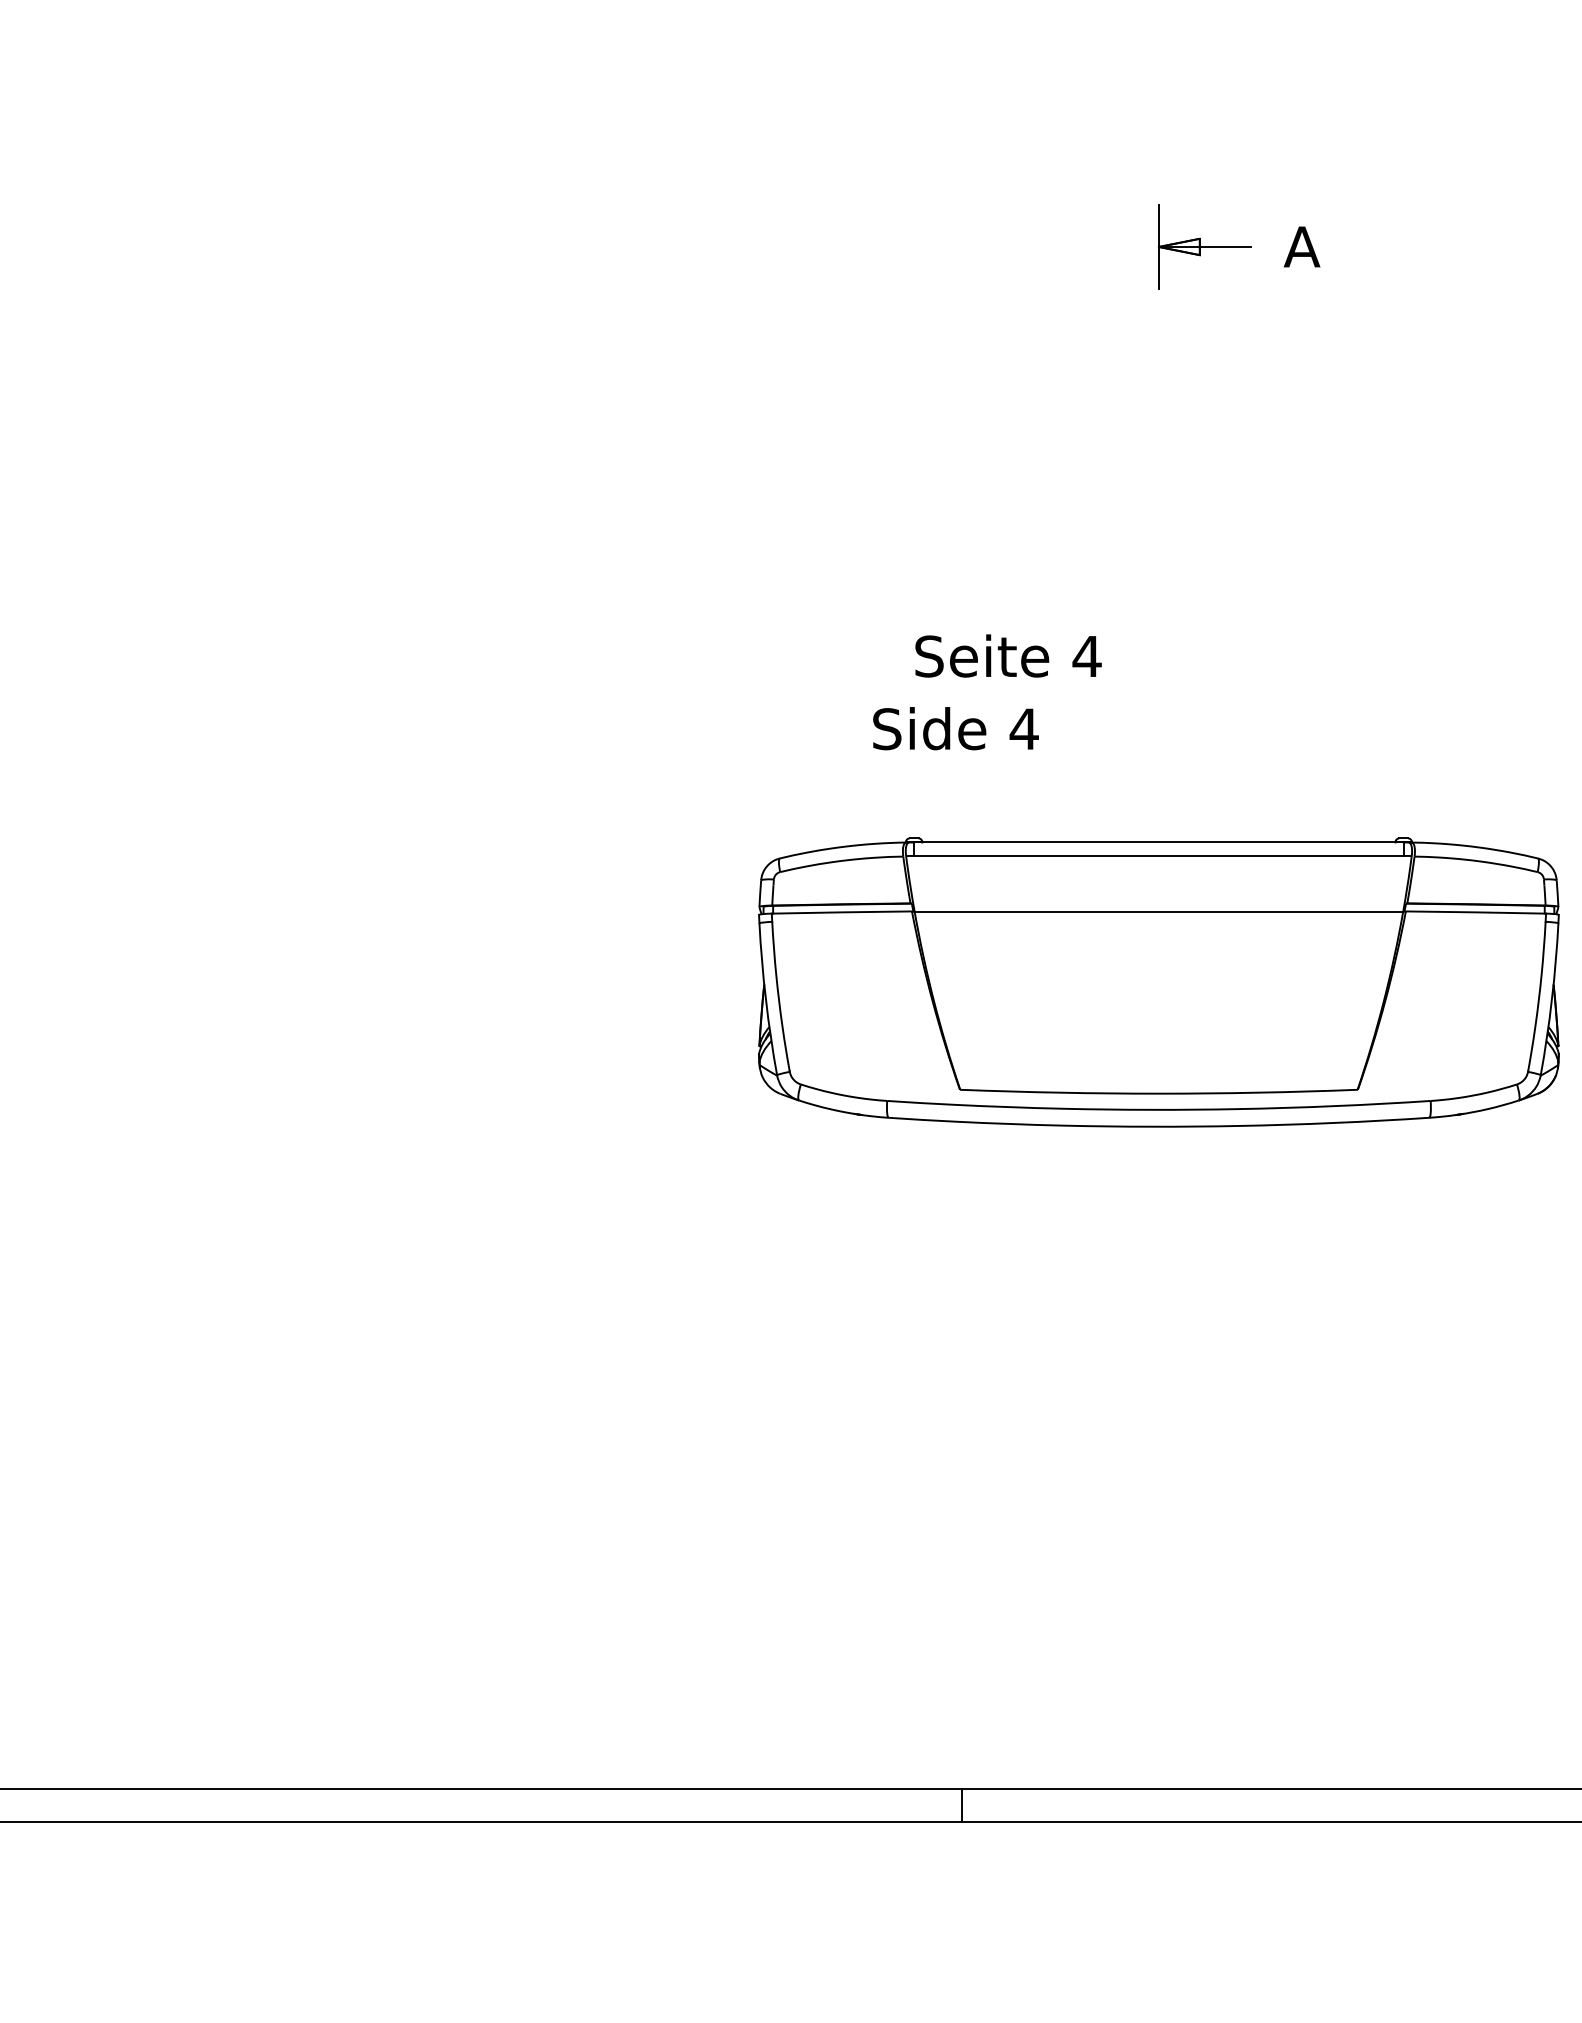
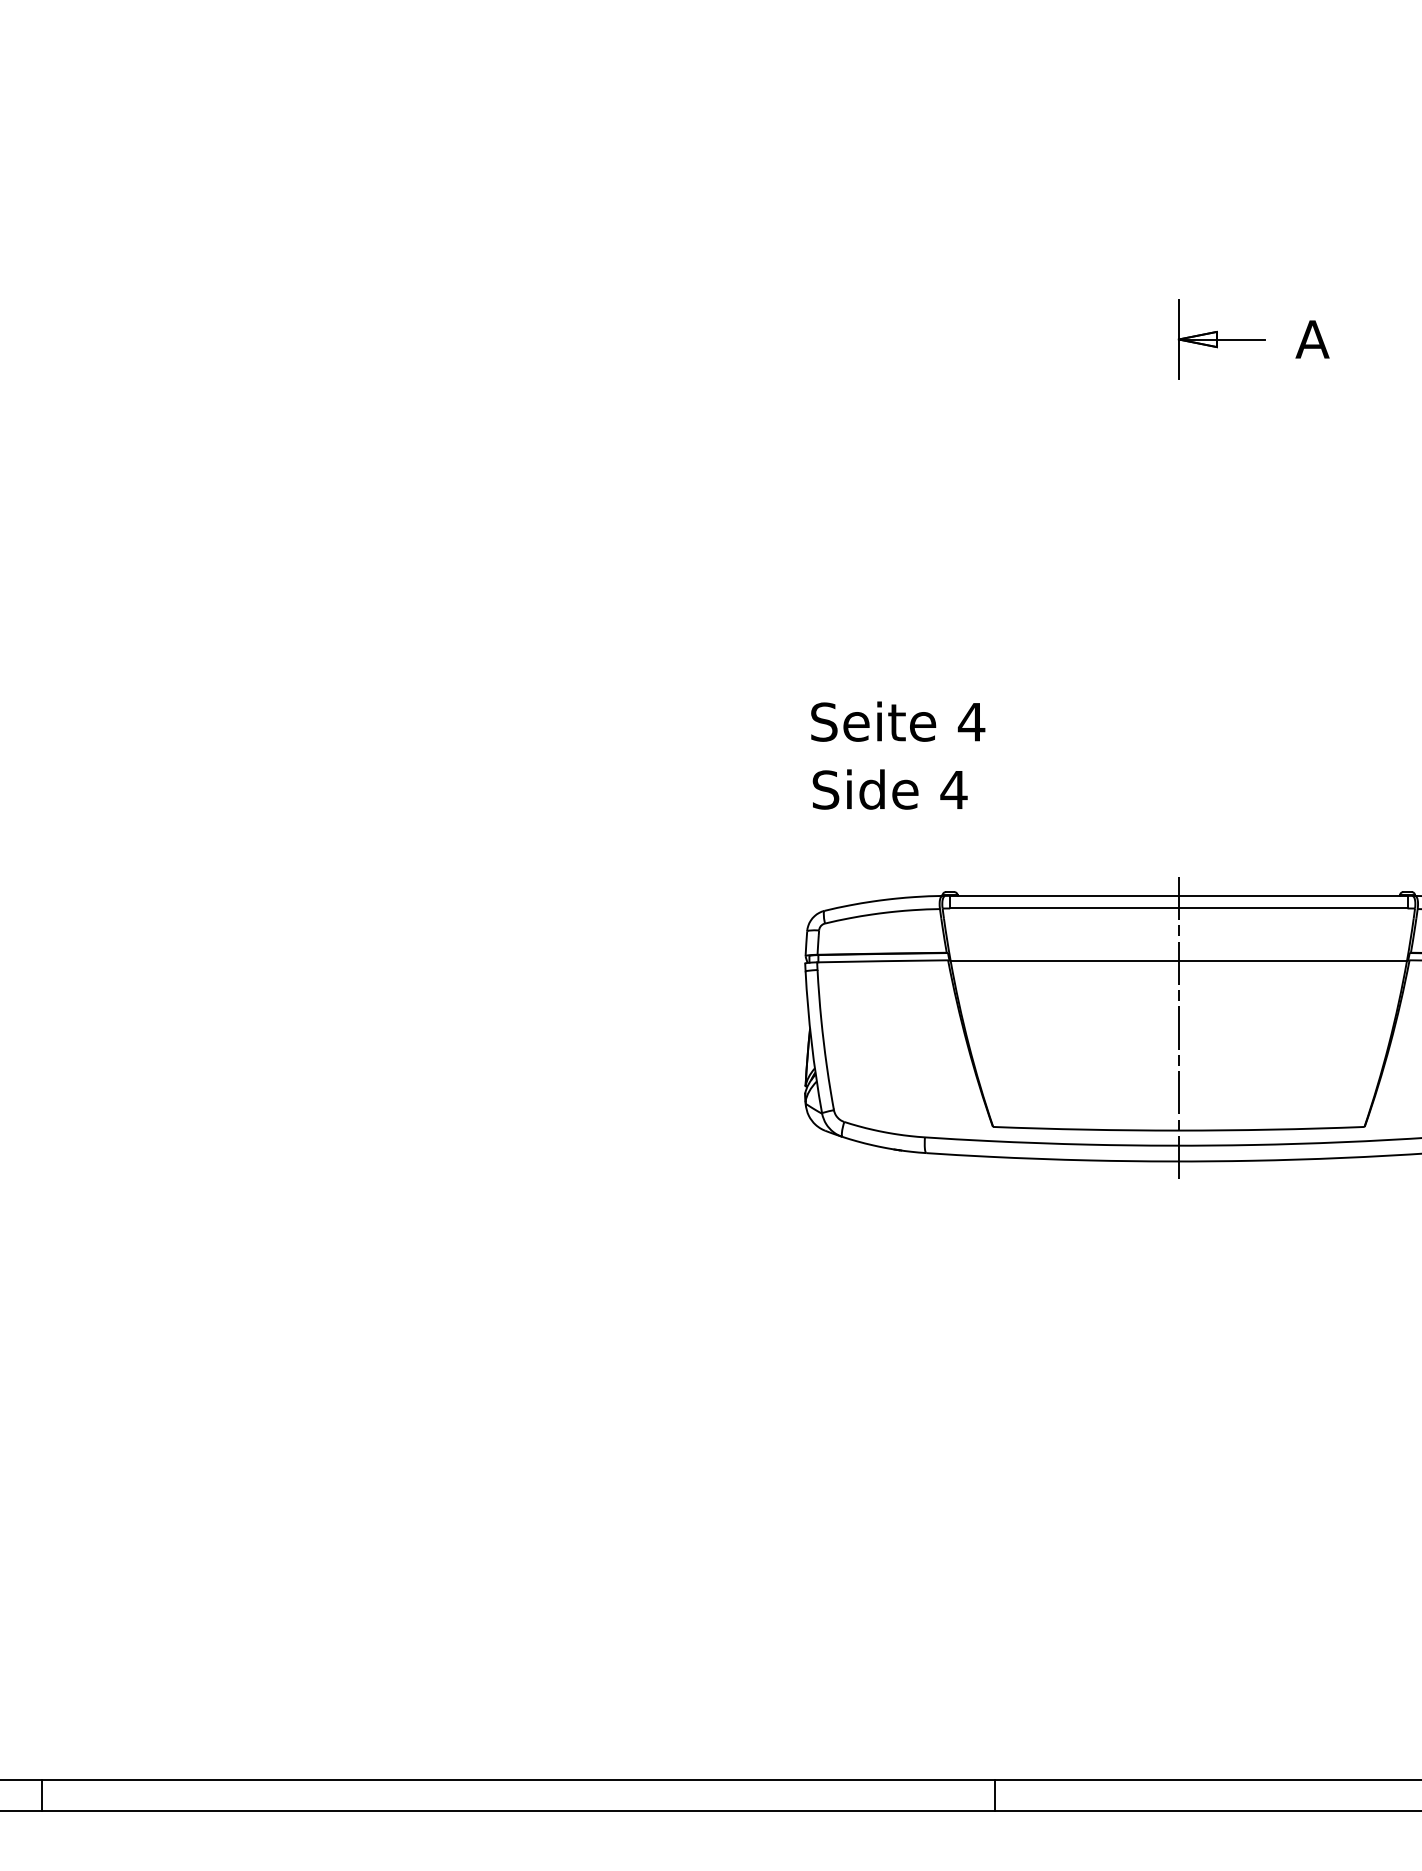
text: (1008, 655) -> (898, 721), moved
text: (955, 728) -> (889, 789), moved
line: (1158, 985) -> (1178, 1029), added

